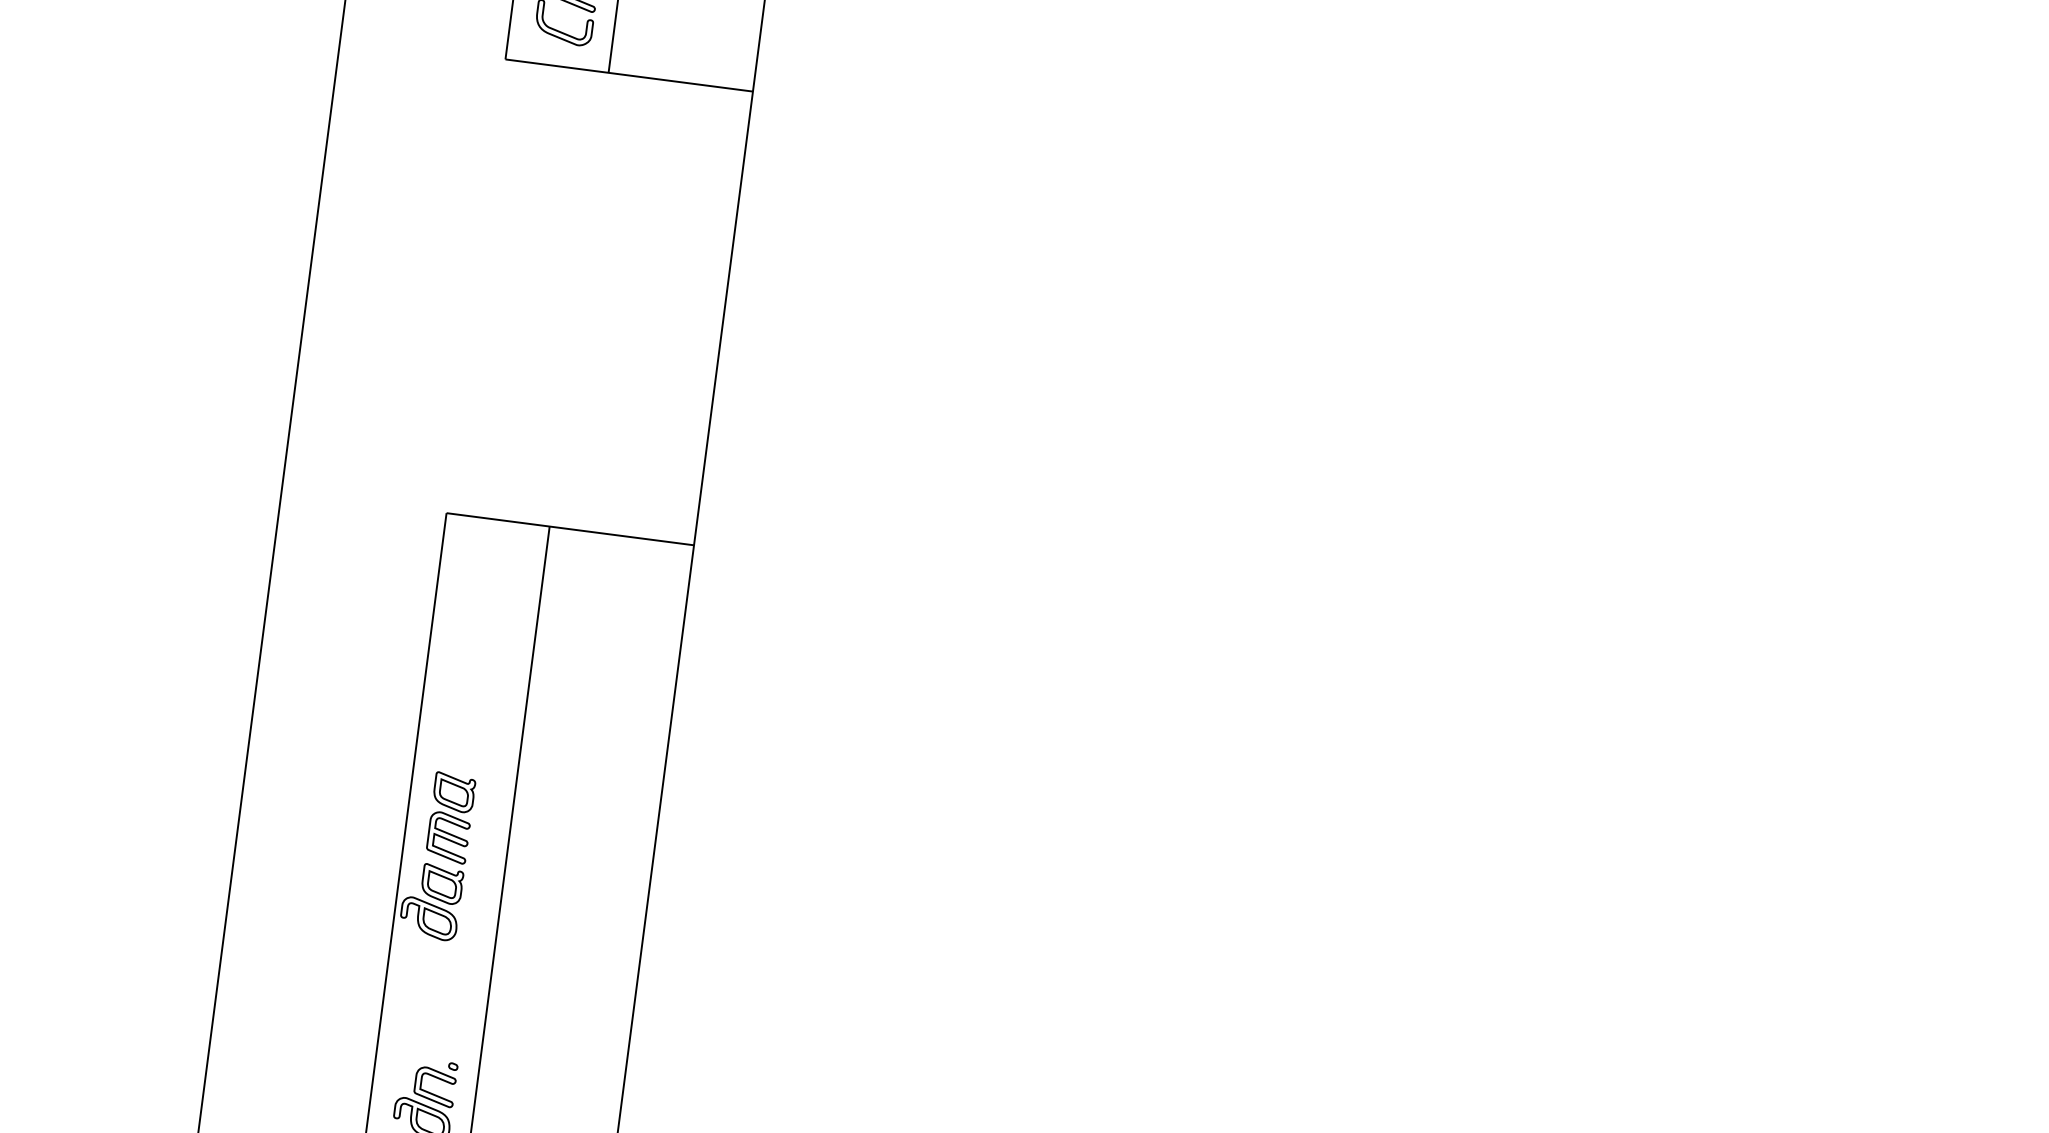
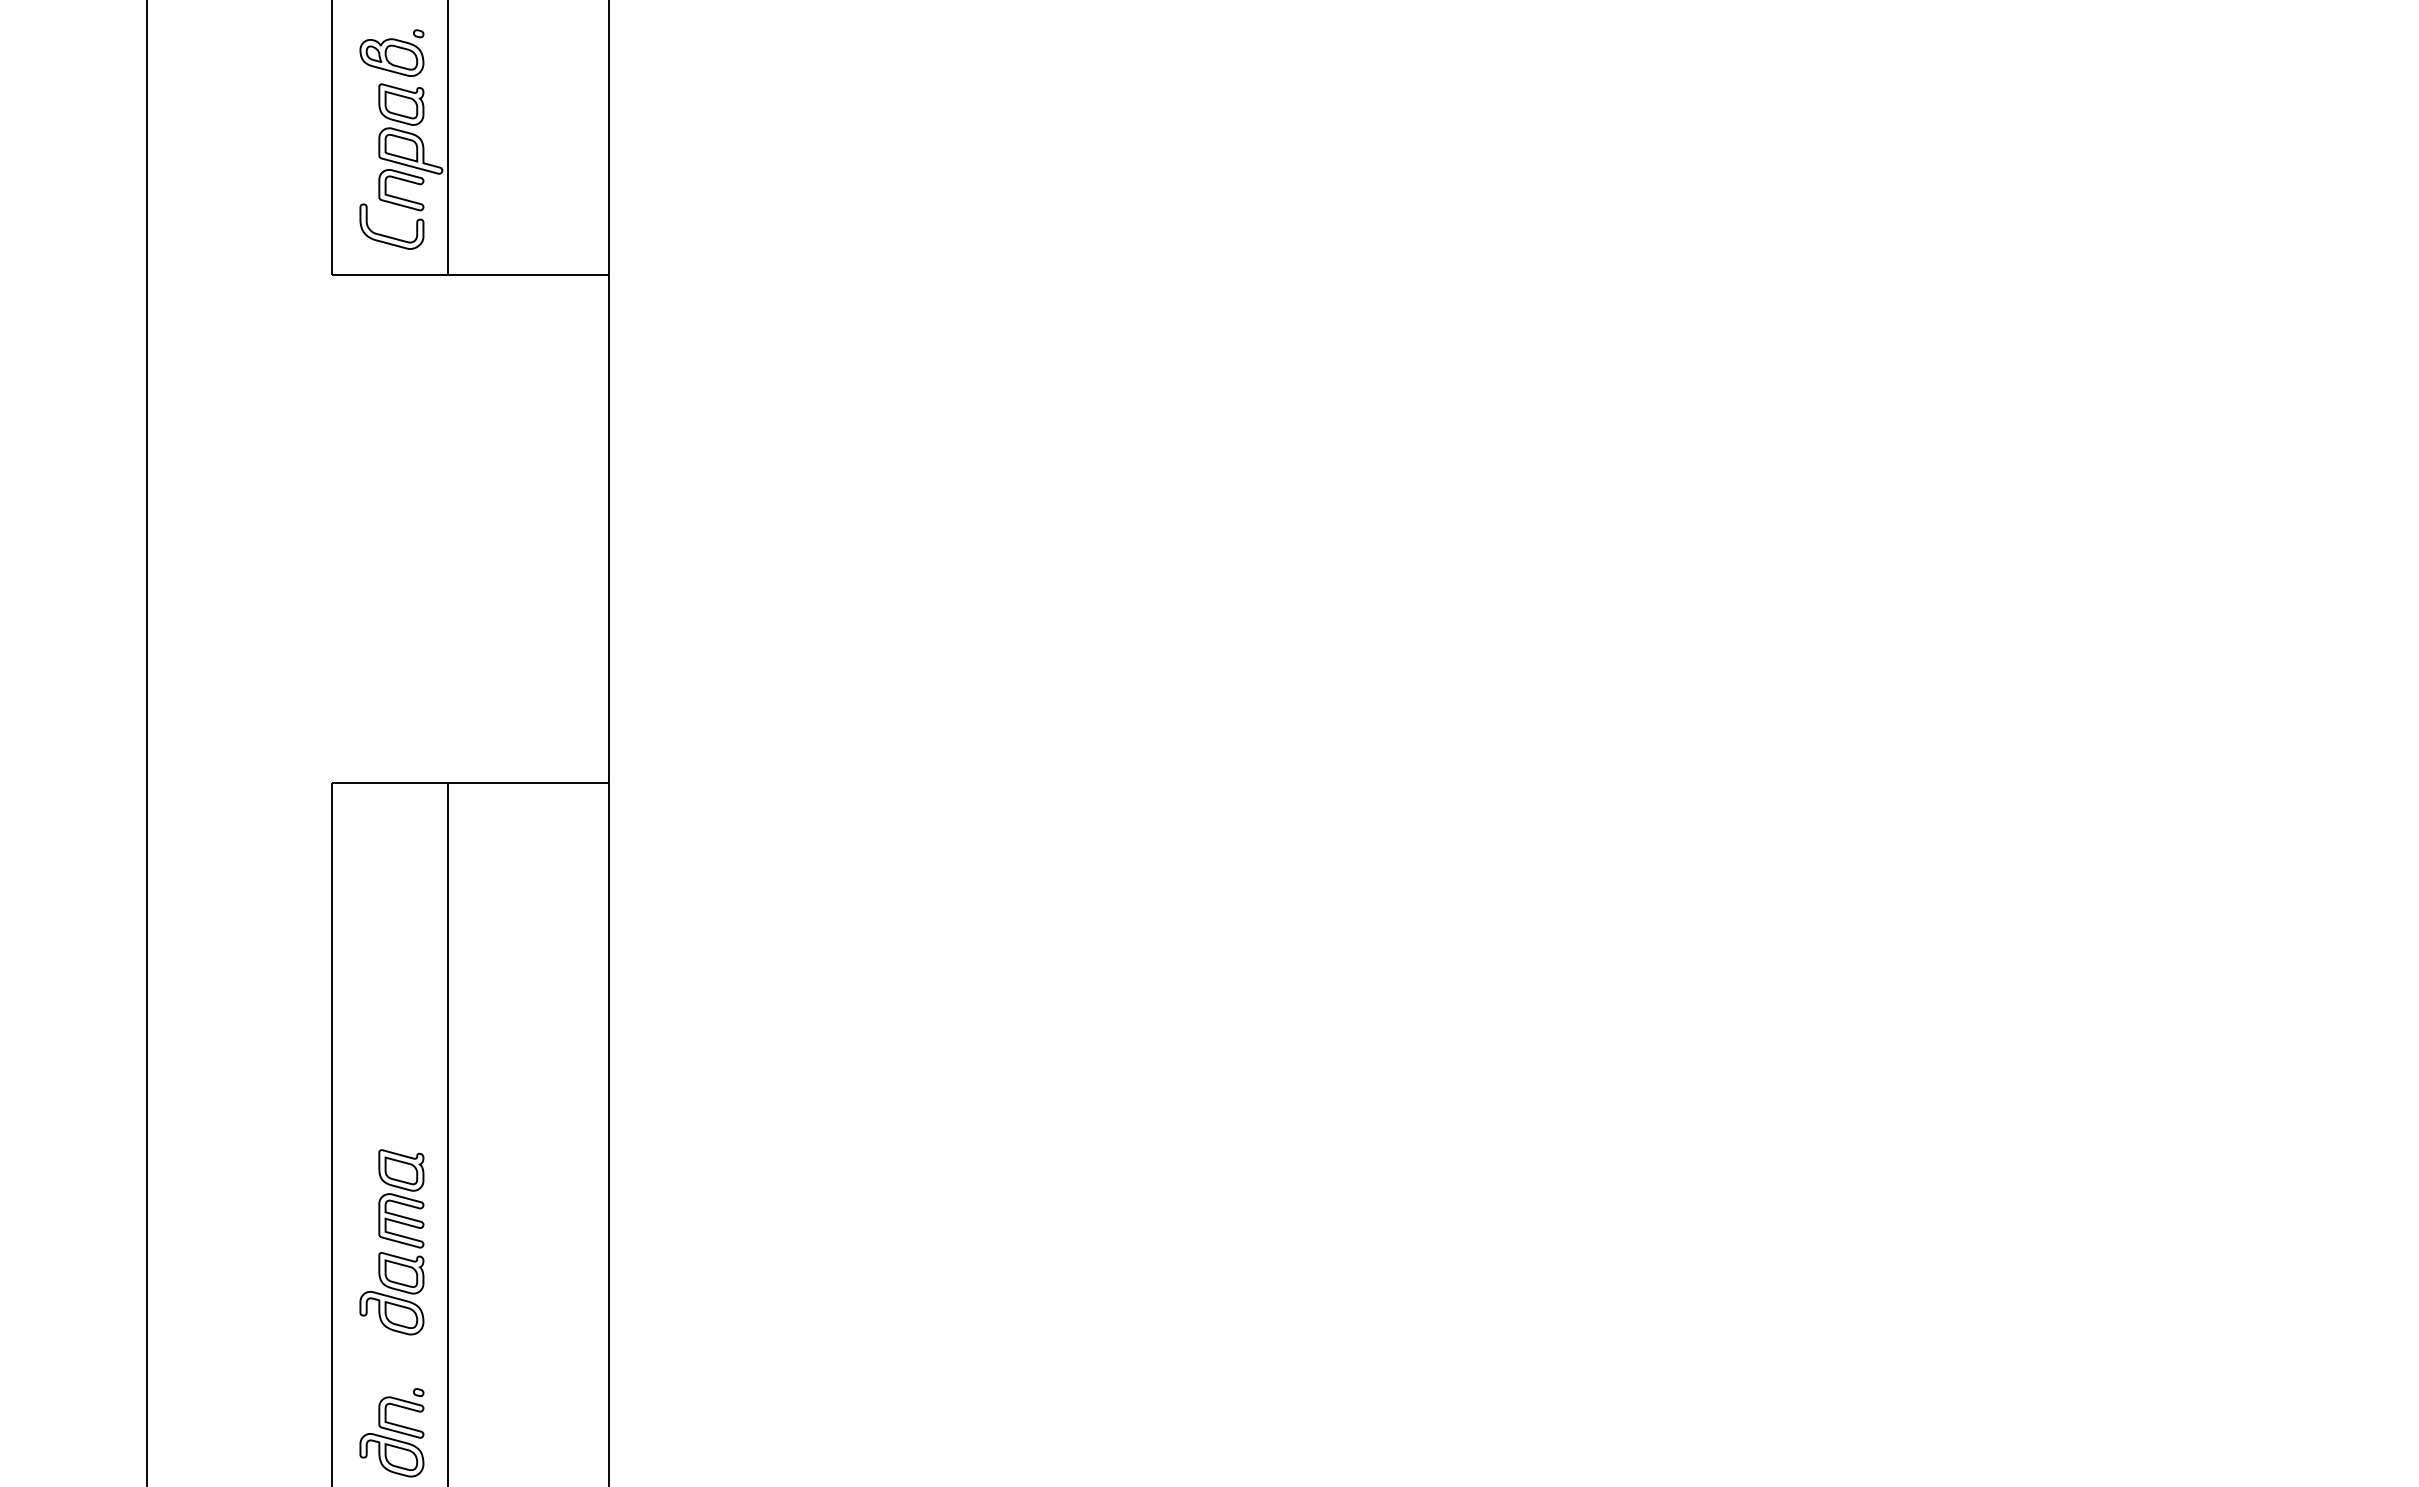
part: (436, 855) -> (391, 1242), moved

